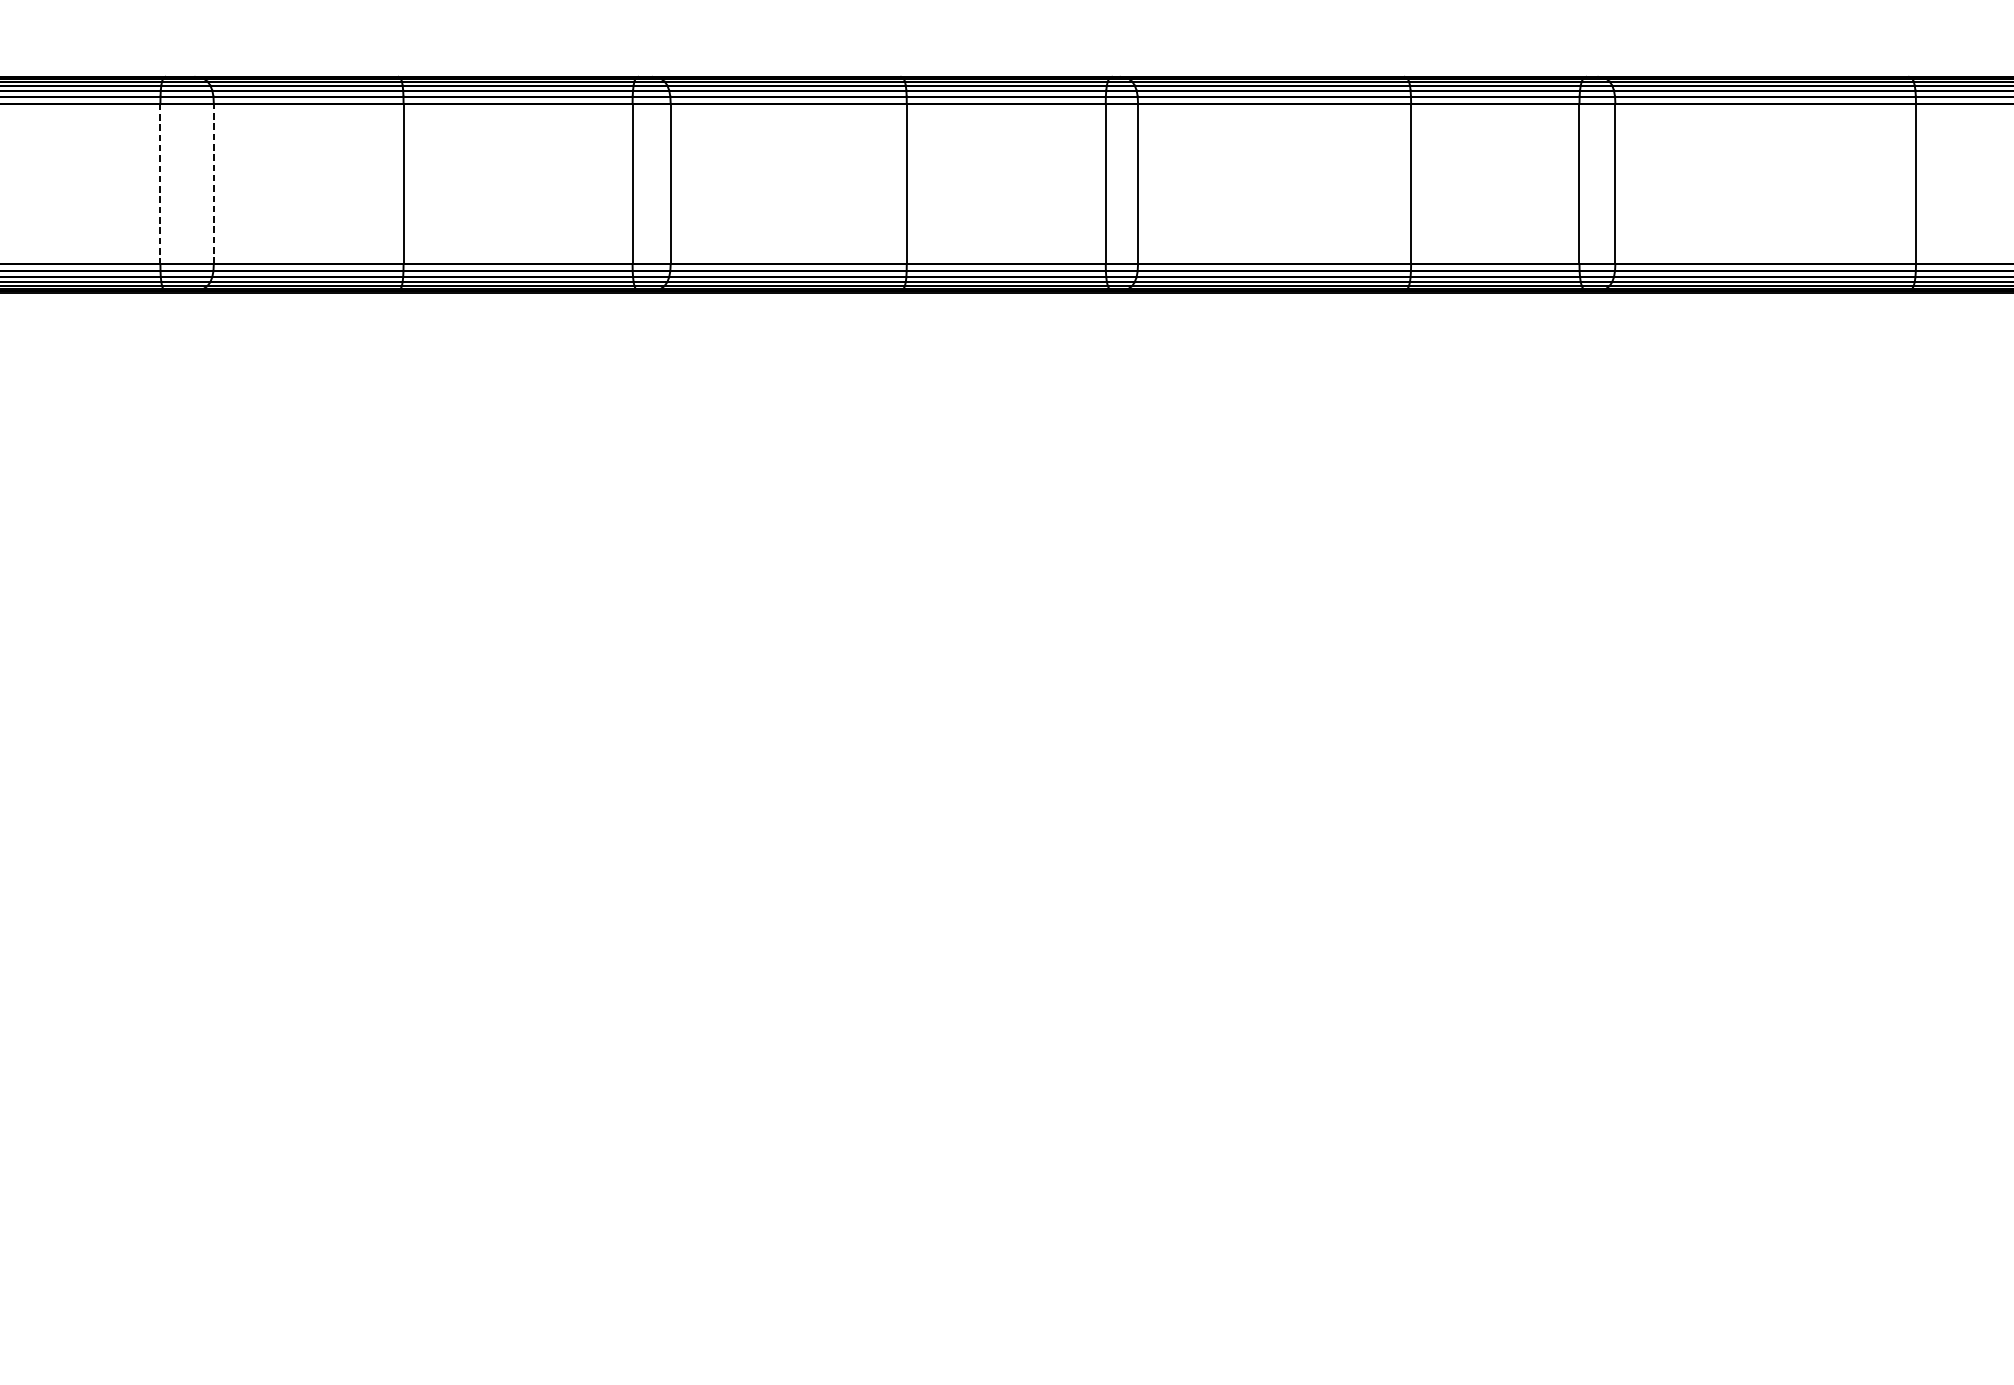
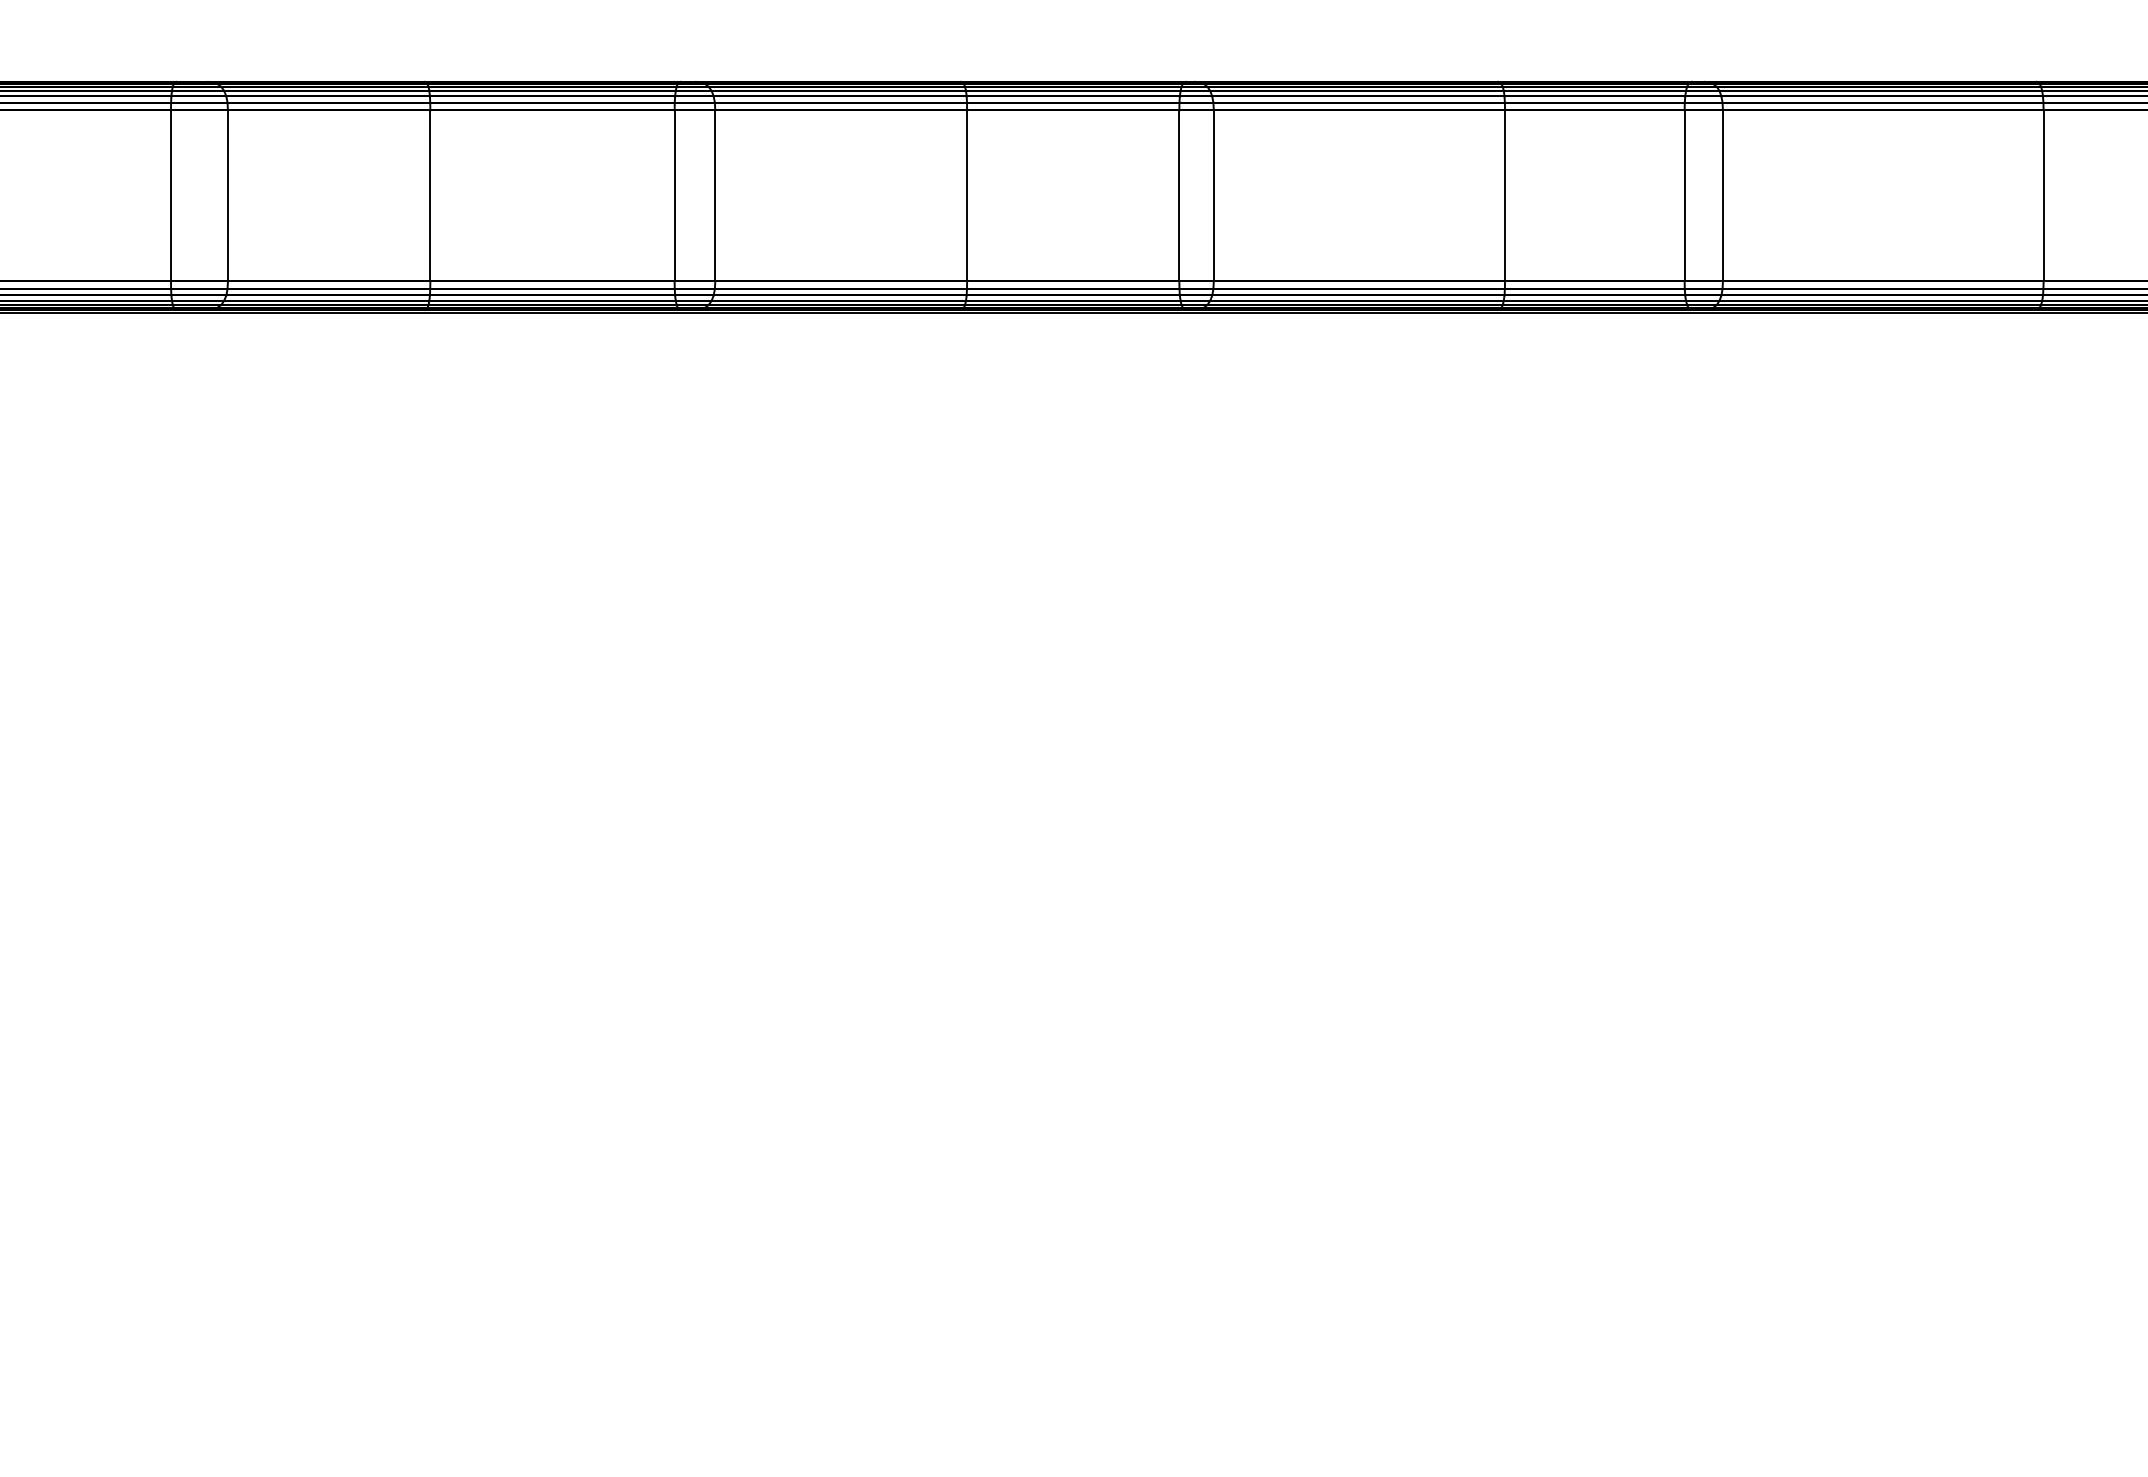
line: (159, 183) -> (170, 195), dashed -> solid
line: (213, 183) -> (227, 195), dashed -> solid

